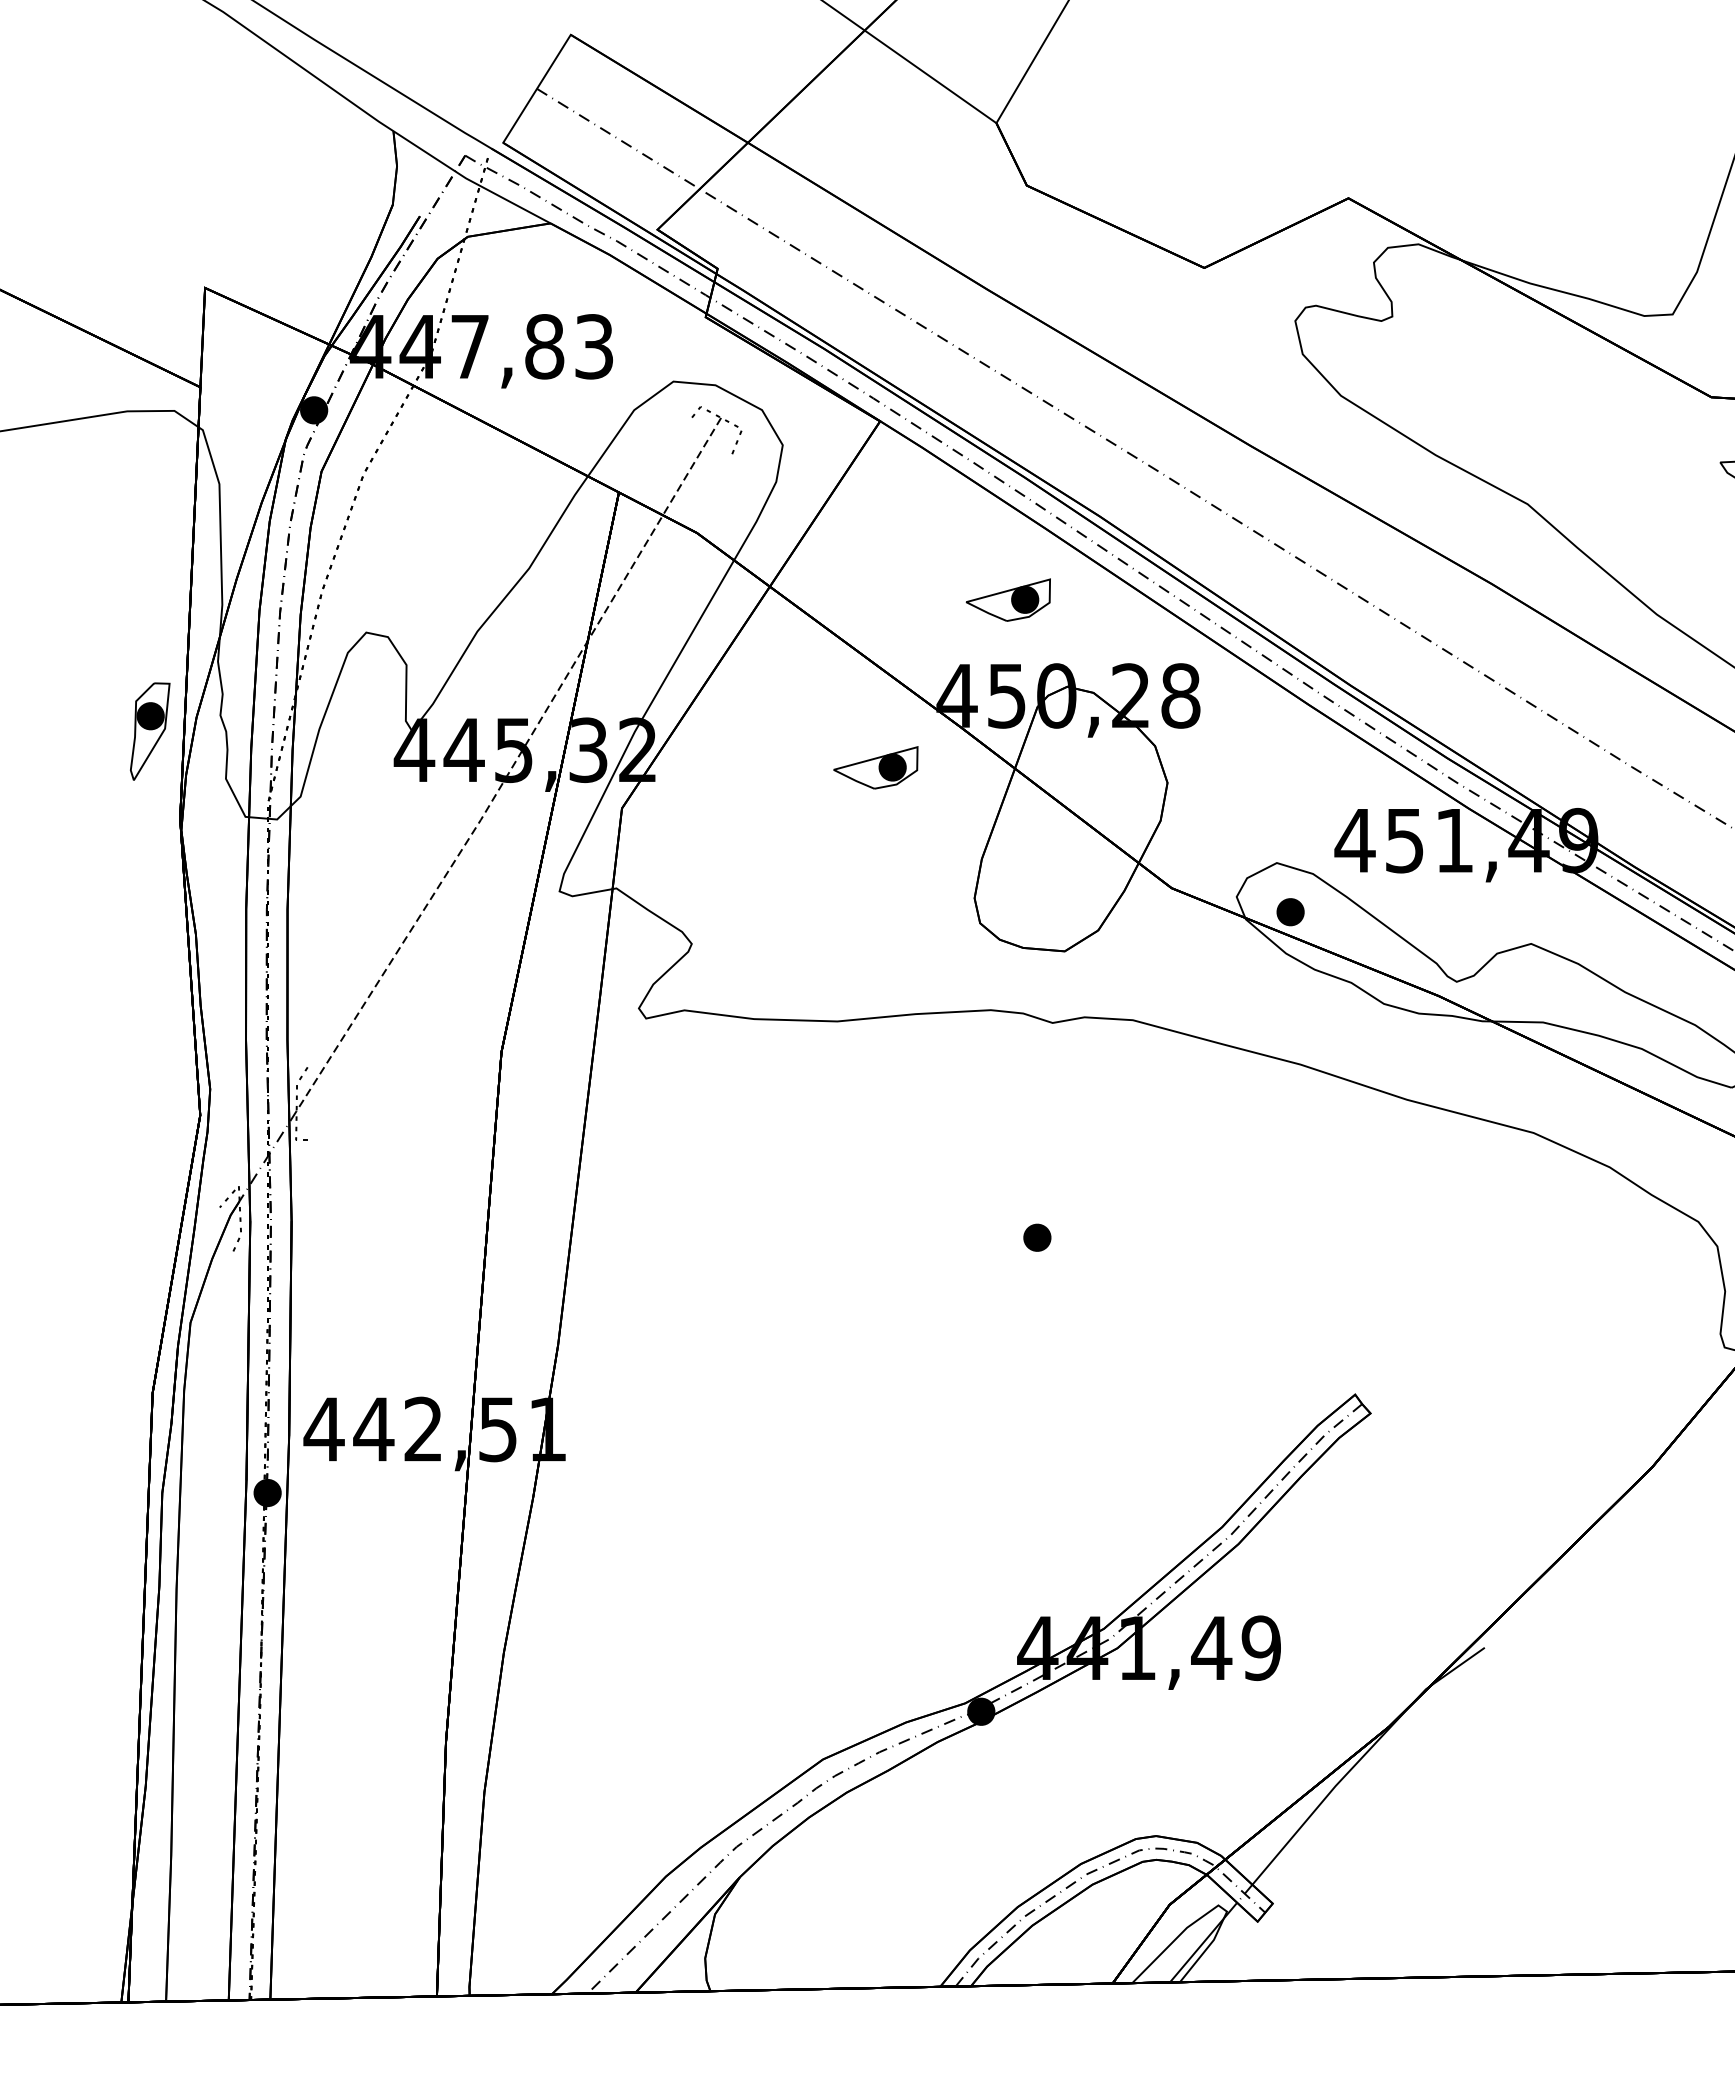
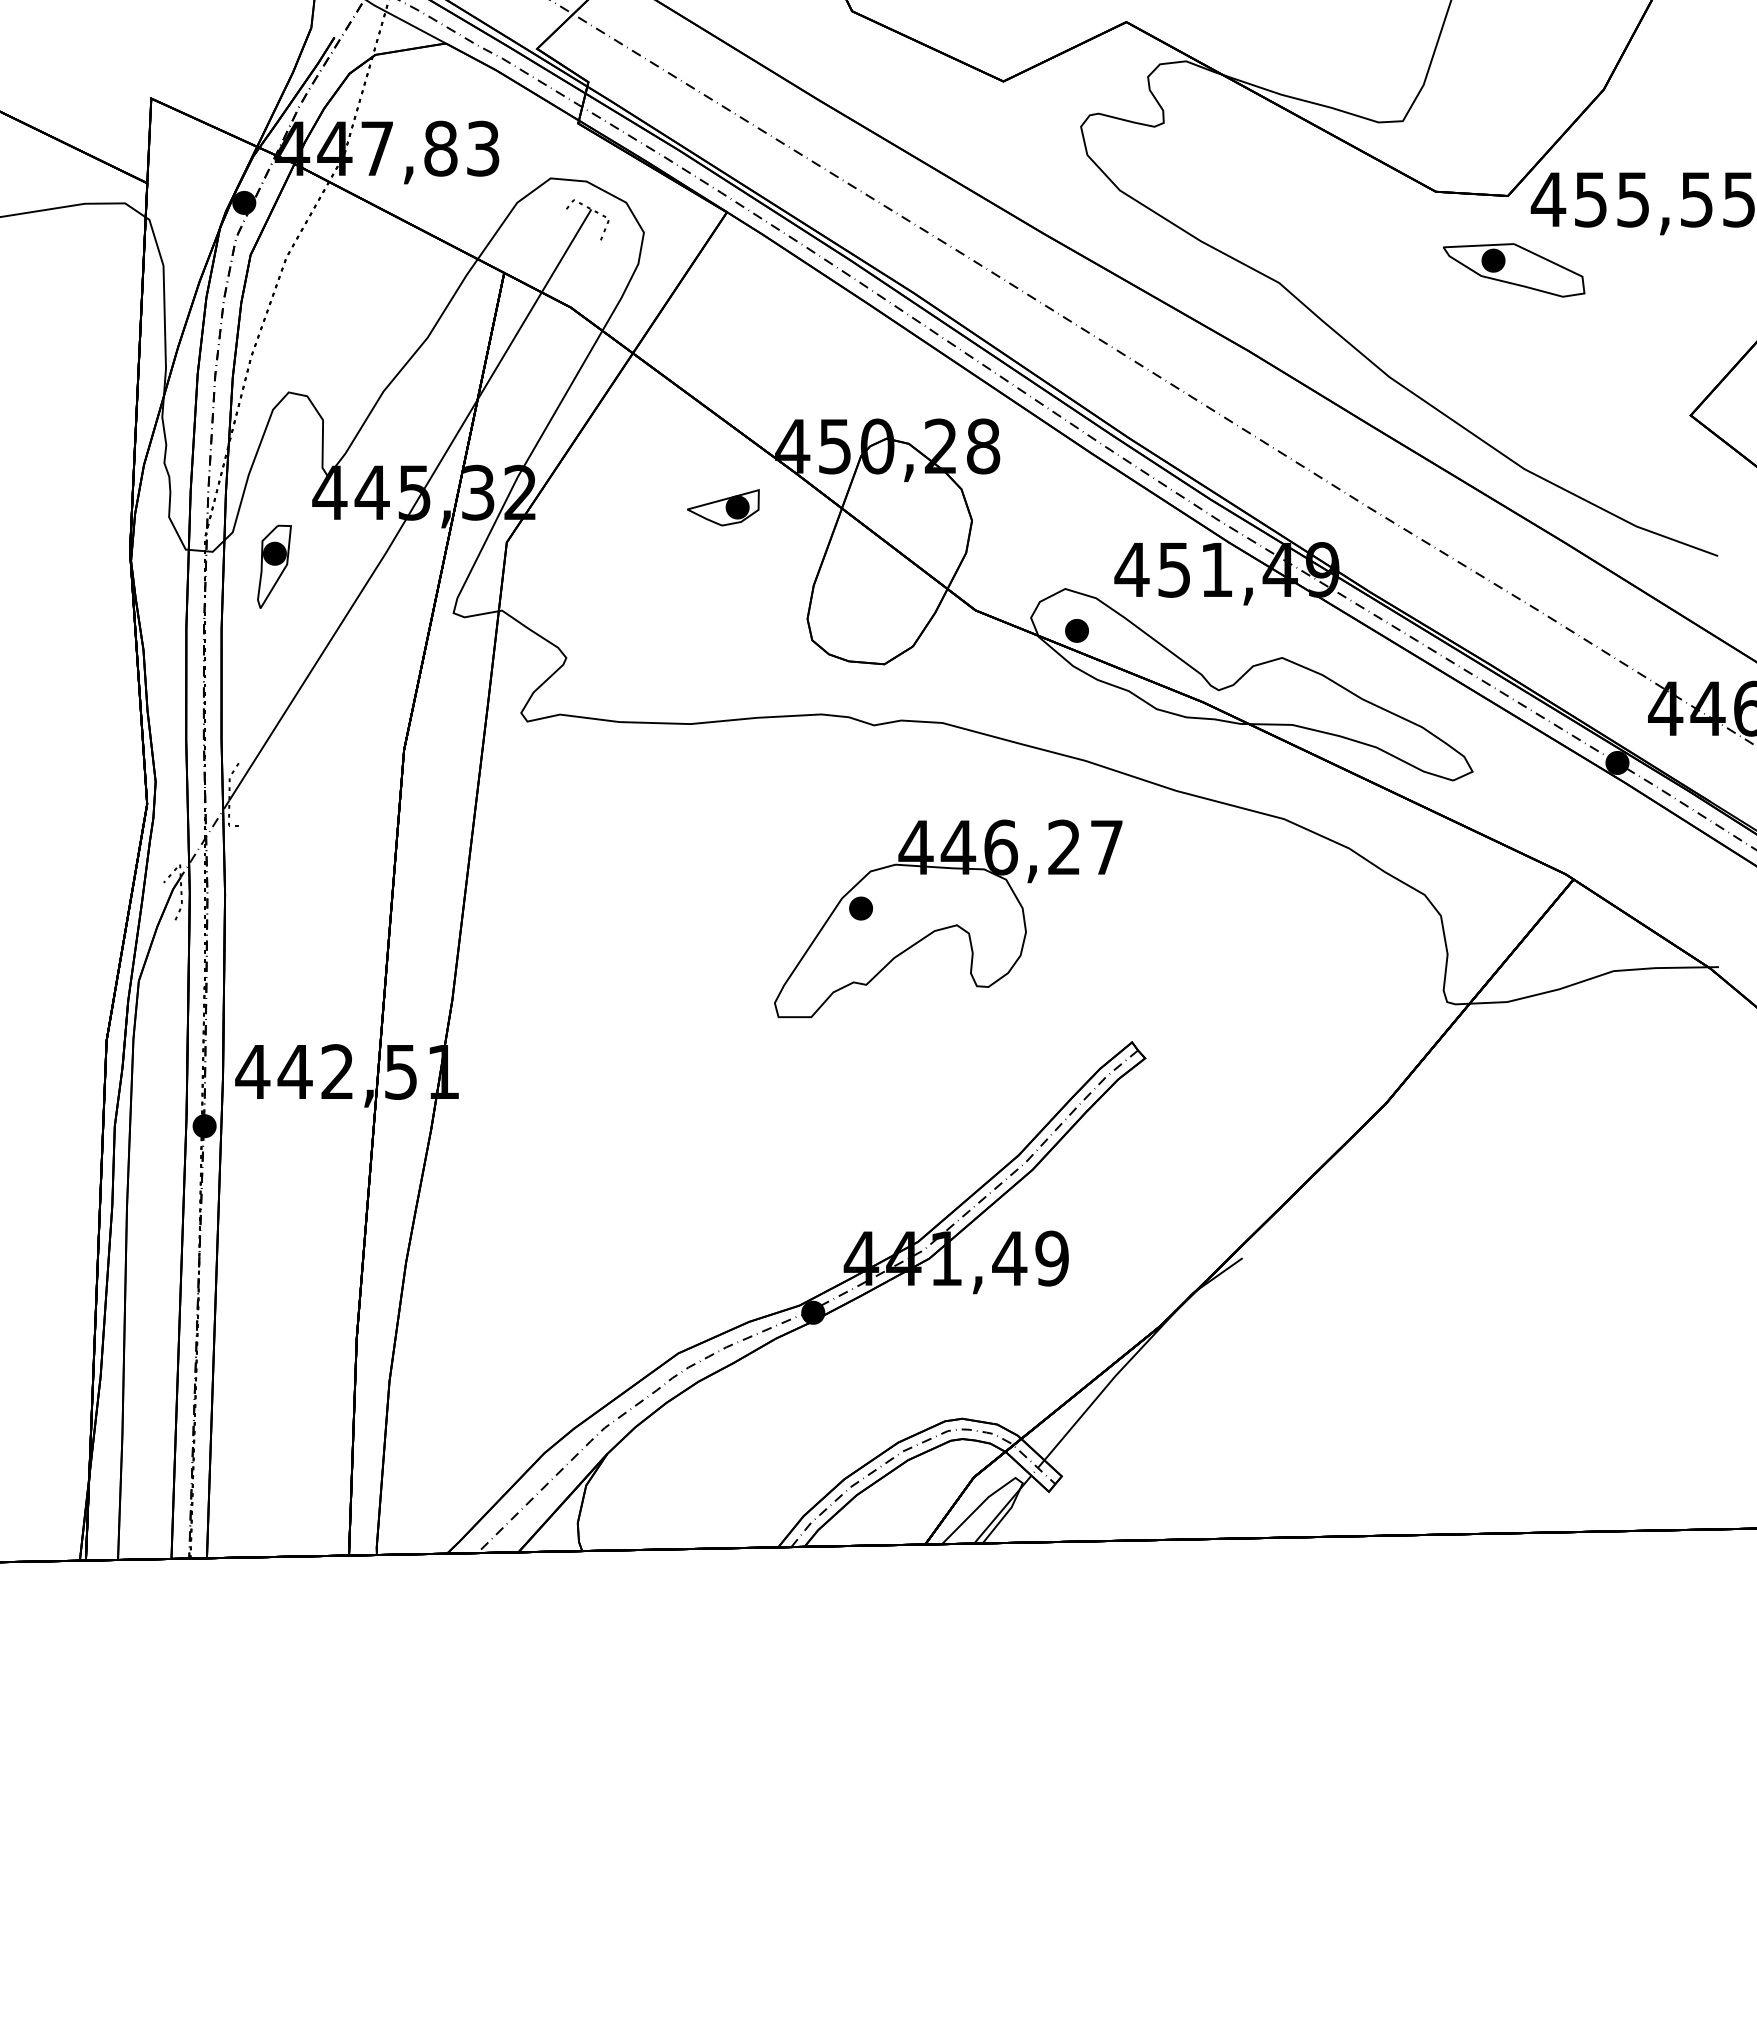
part: (1008, 599) -> (836, 364), removed
part: (150, 731) -> (274, 566), moved
line: (512, 767) -> (413, 507), dashed -> solid
part: (1139, 1249) -> (948, 918), added

